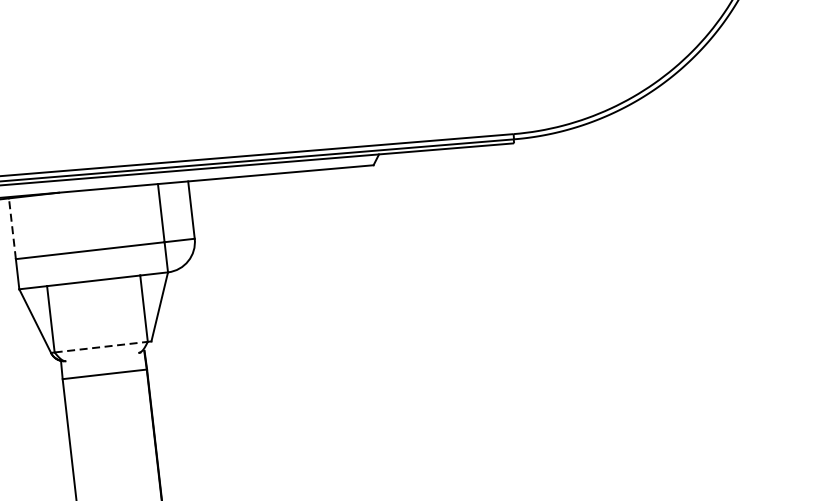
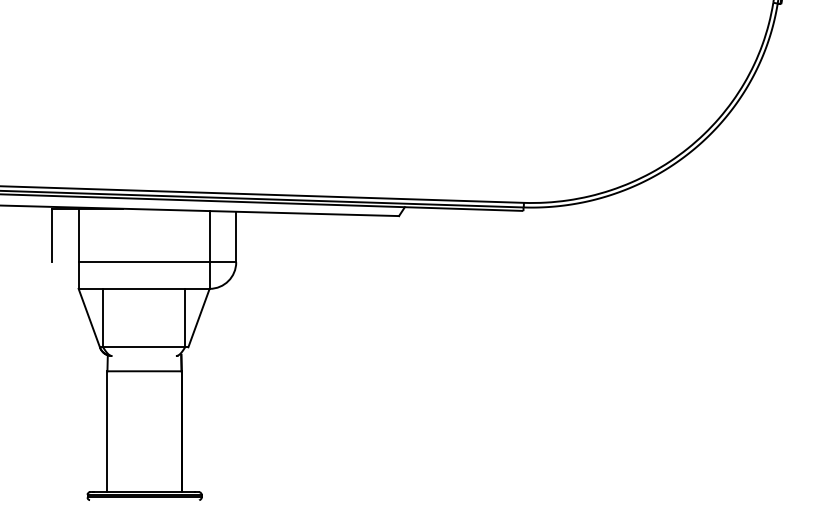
line: (12, 228) -> (78, 235), dashed -> solid
line: (101, 347) -> (144, 347), dashed -> solid

